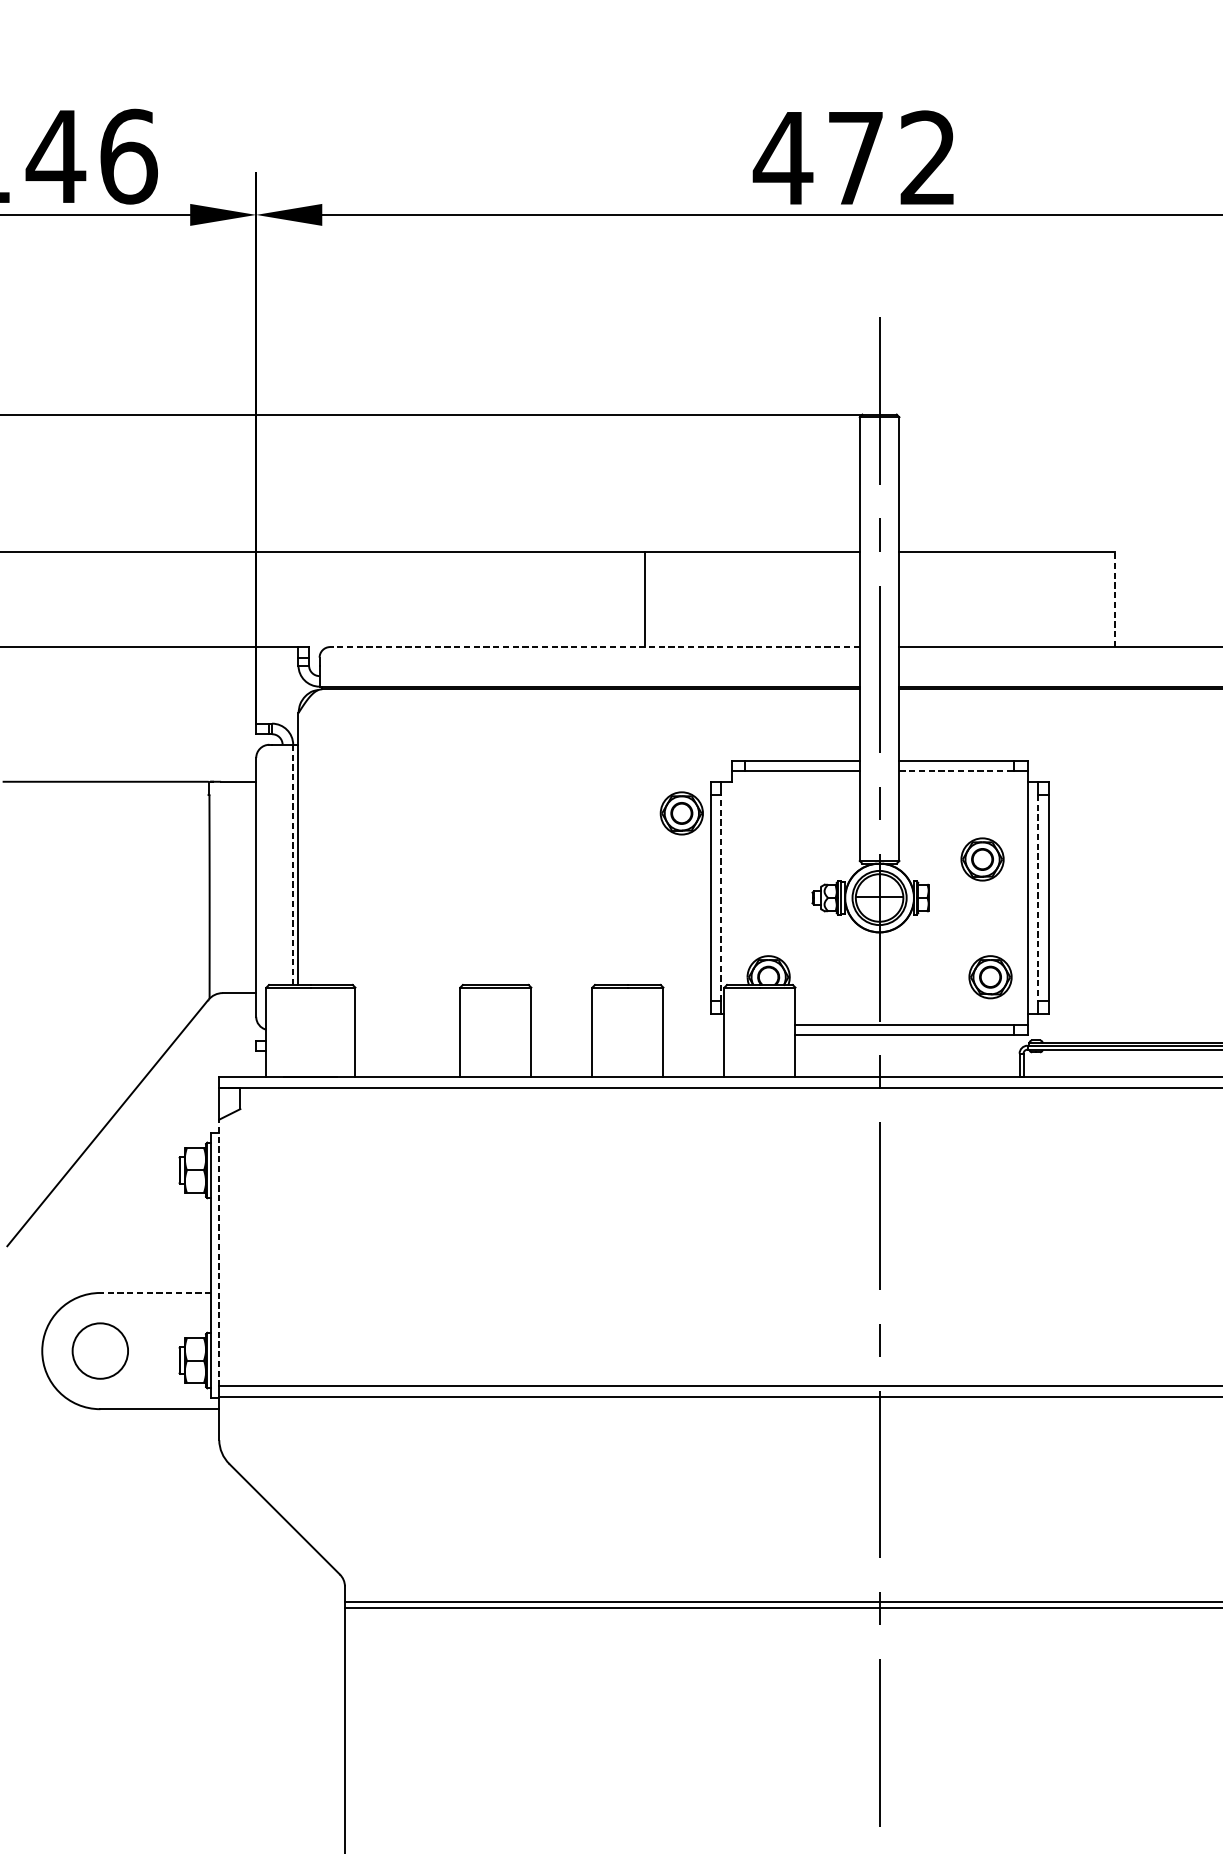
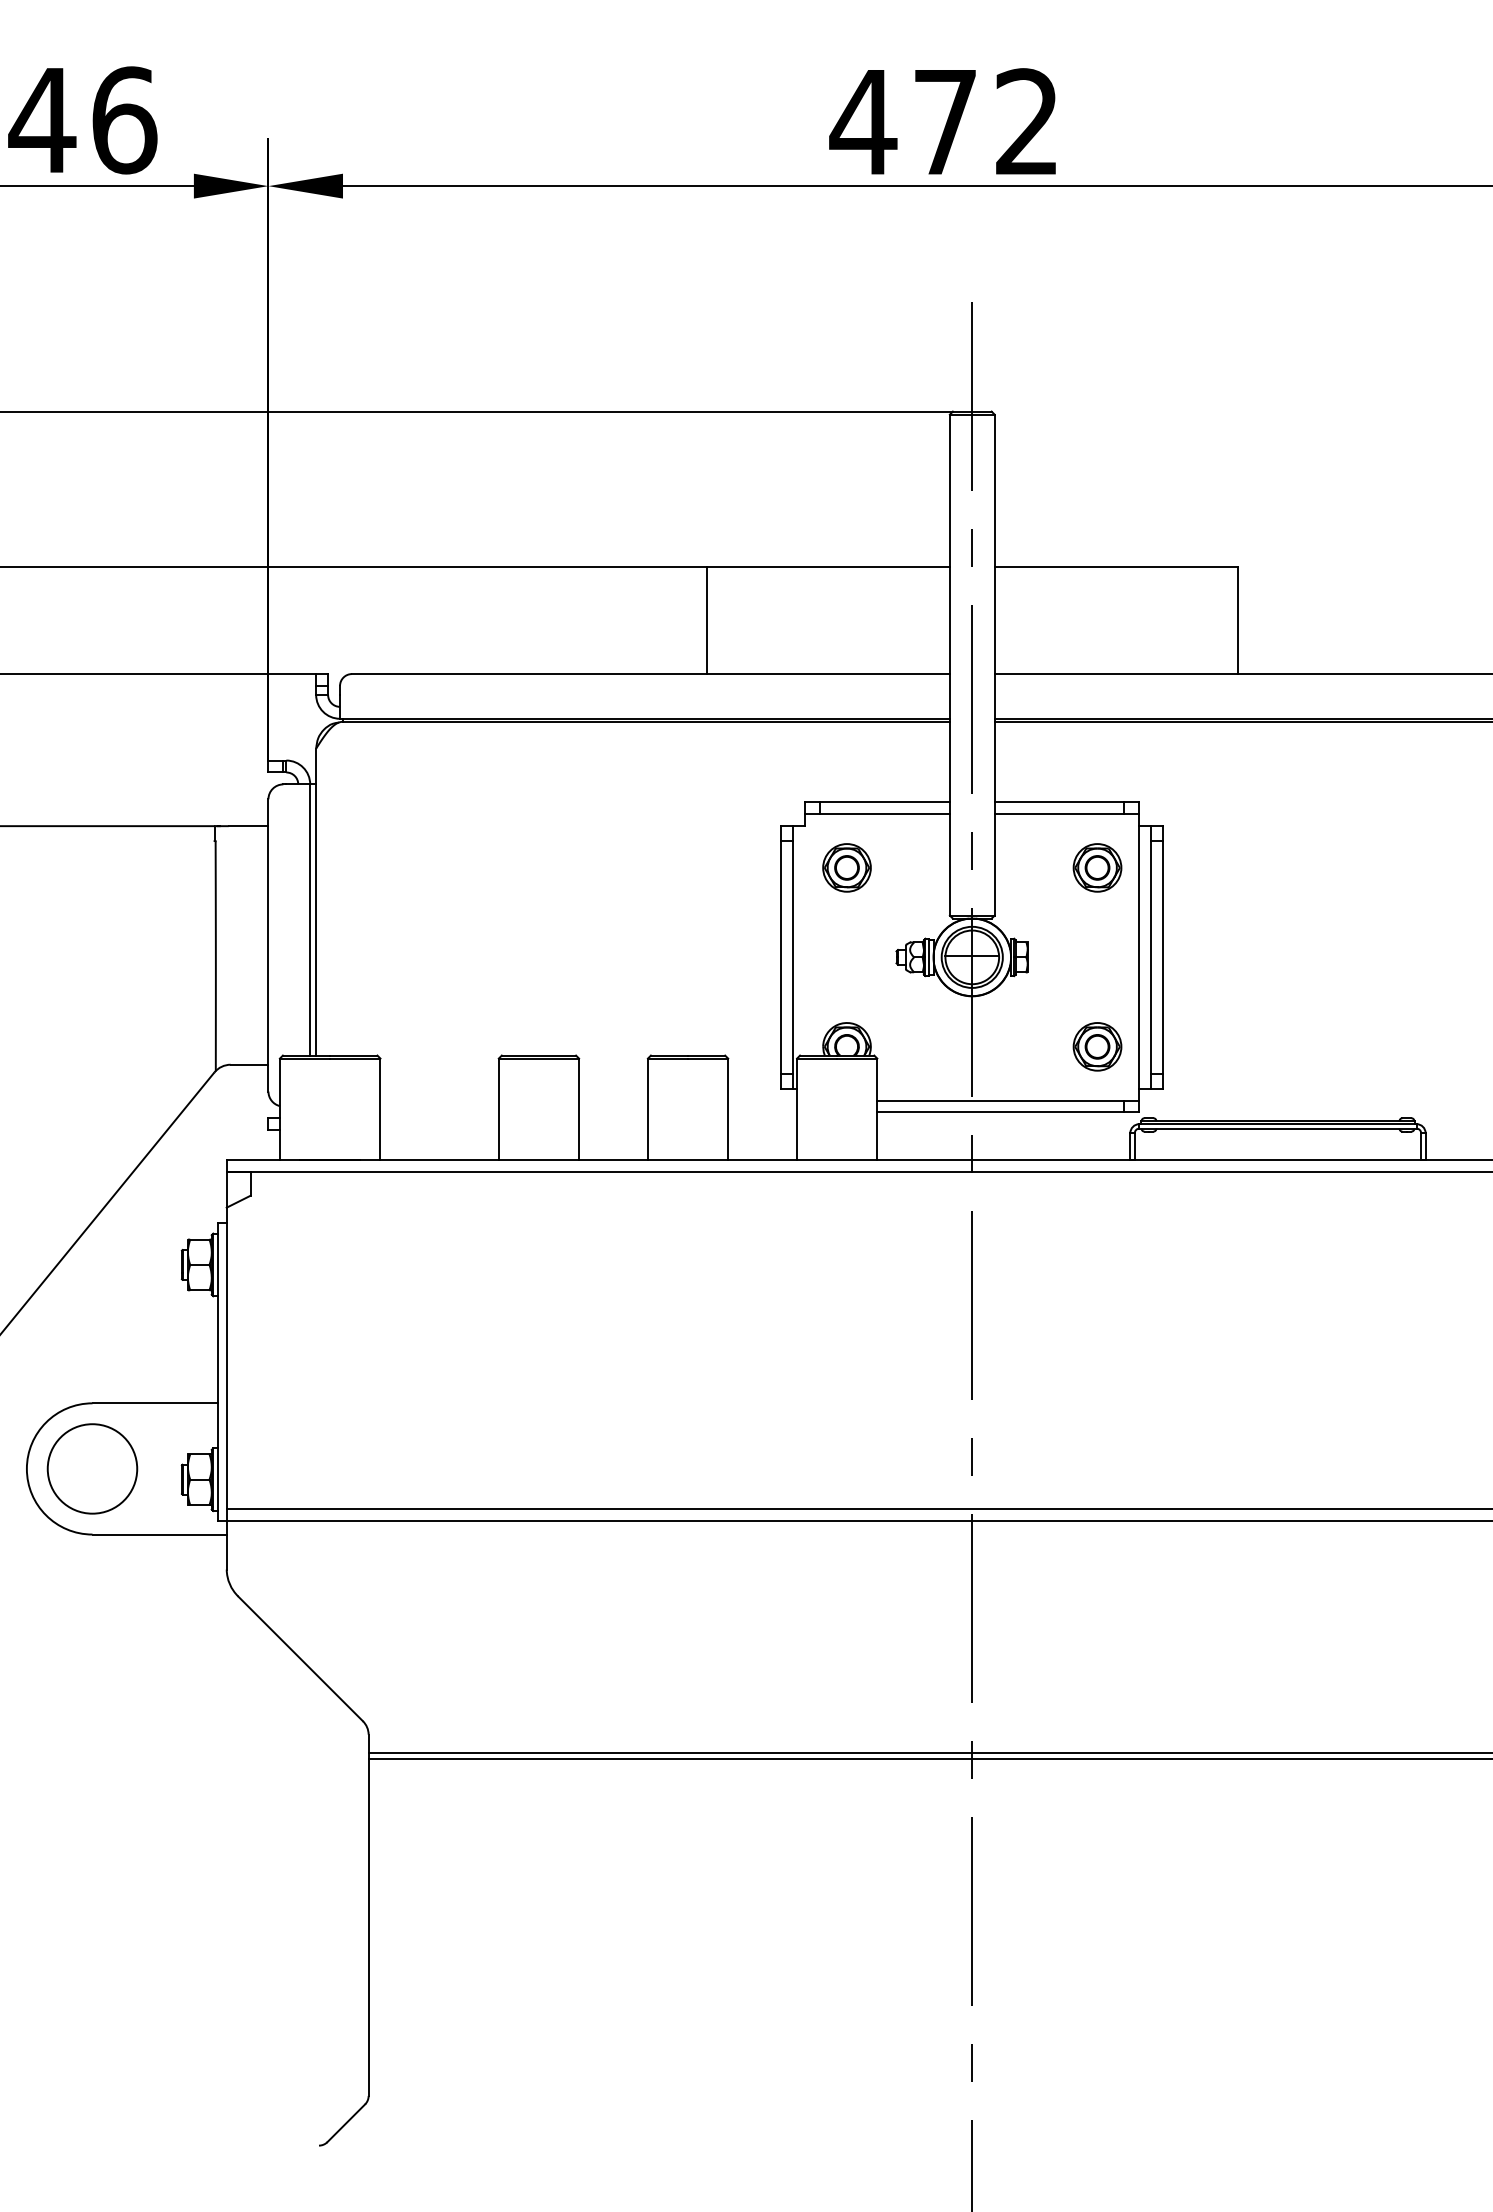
line: (1114, 599) -> (1237, 620), dashed -> solid
line: (594, 647) -> (650, 674), dashed -> solid
line: (956, 771) -> (1059, 814), dashed -> solid
part: (681, 813) -> (846, 867), moved
part: (982, 859) -> (1097, 867), moved
line: (293, 865) -> (310, 920), dashed -> solid
line: (721, 897) -> (793, 956), dashed -> solid
line: (1038, 898) -> (1151, 957), dashed -> solid
line: (219, 1253) -> (226, 1358), dashed -> solid
line: (156, 1293) -> (155, 1403), dashed -> solid
circle: (100, 1350) -> (92, 1468), size x1.43

